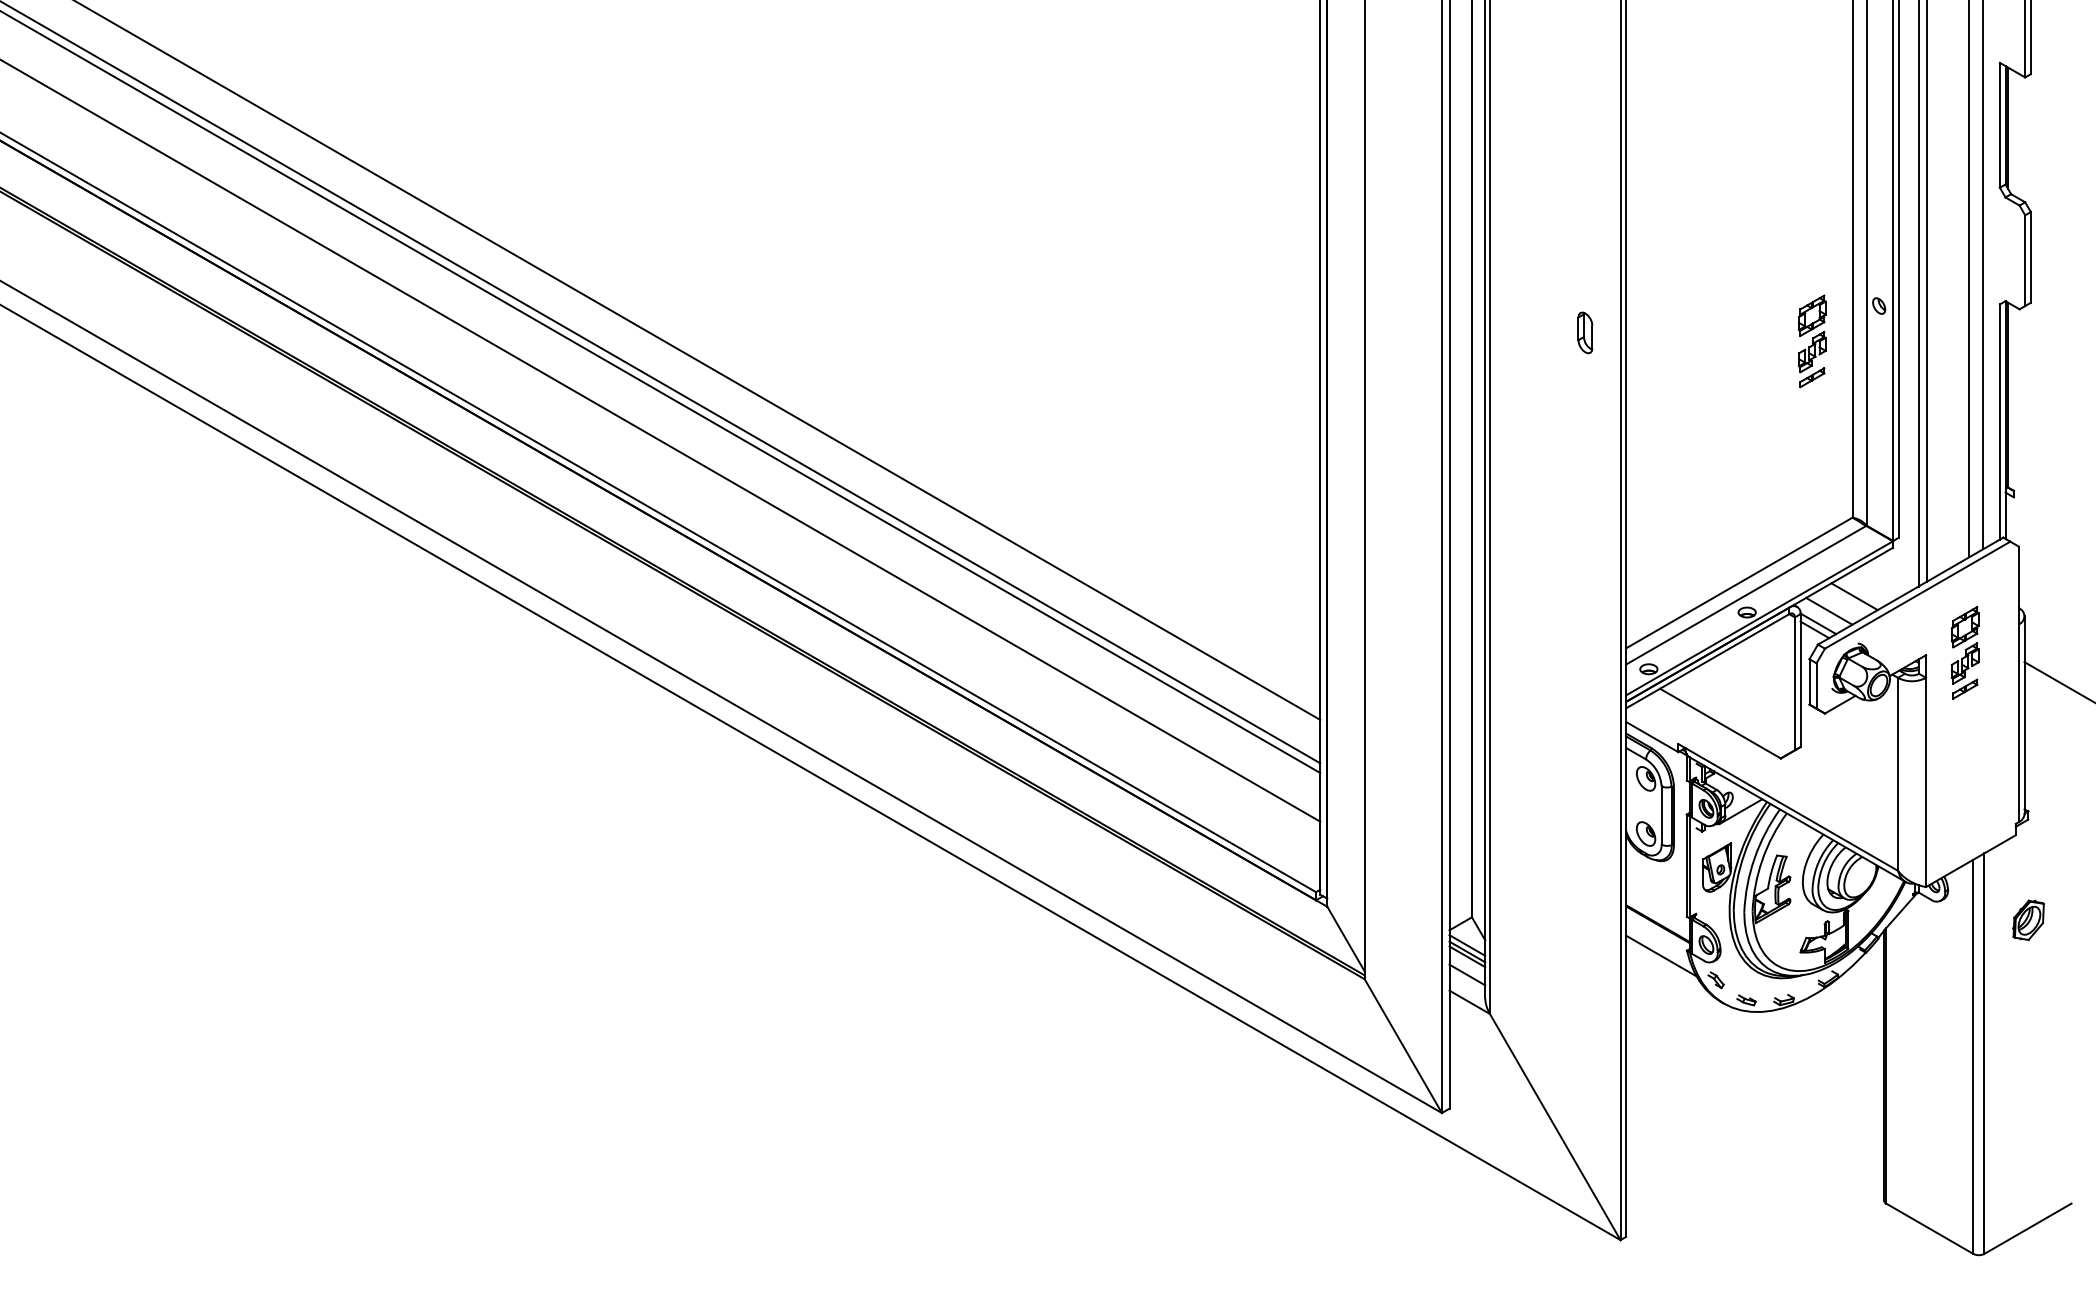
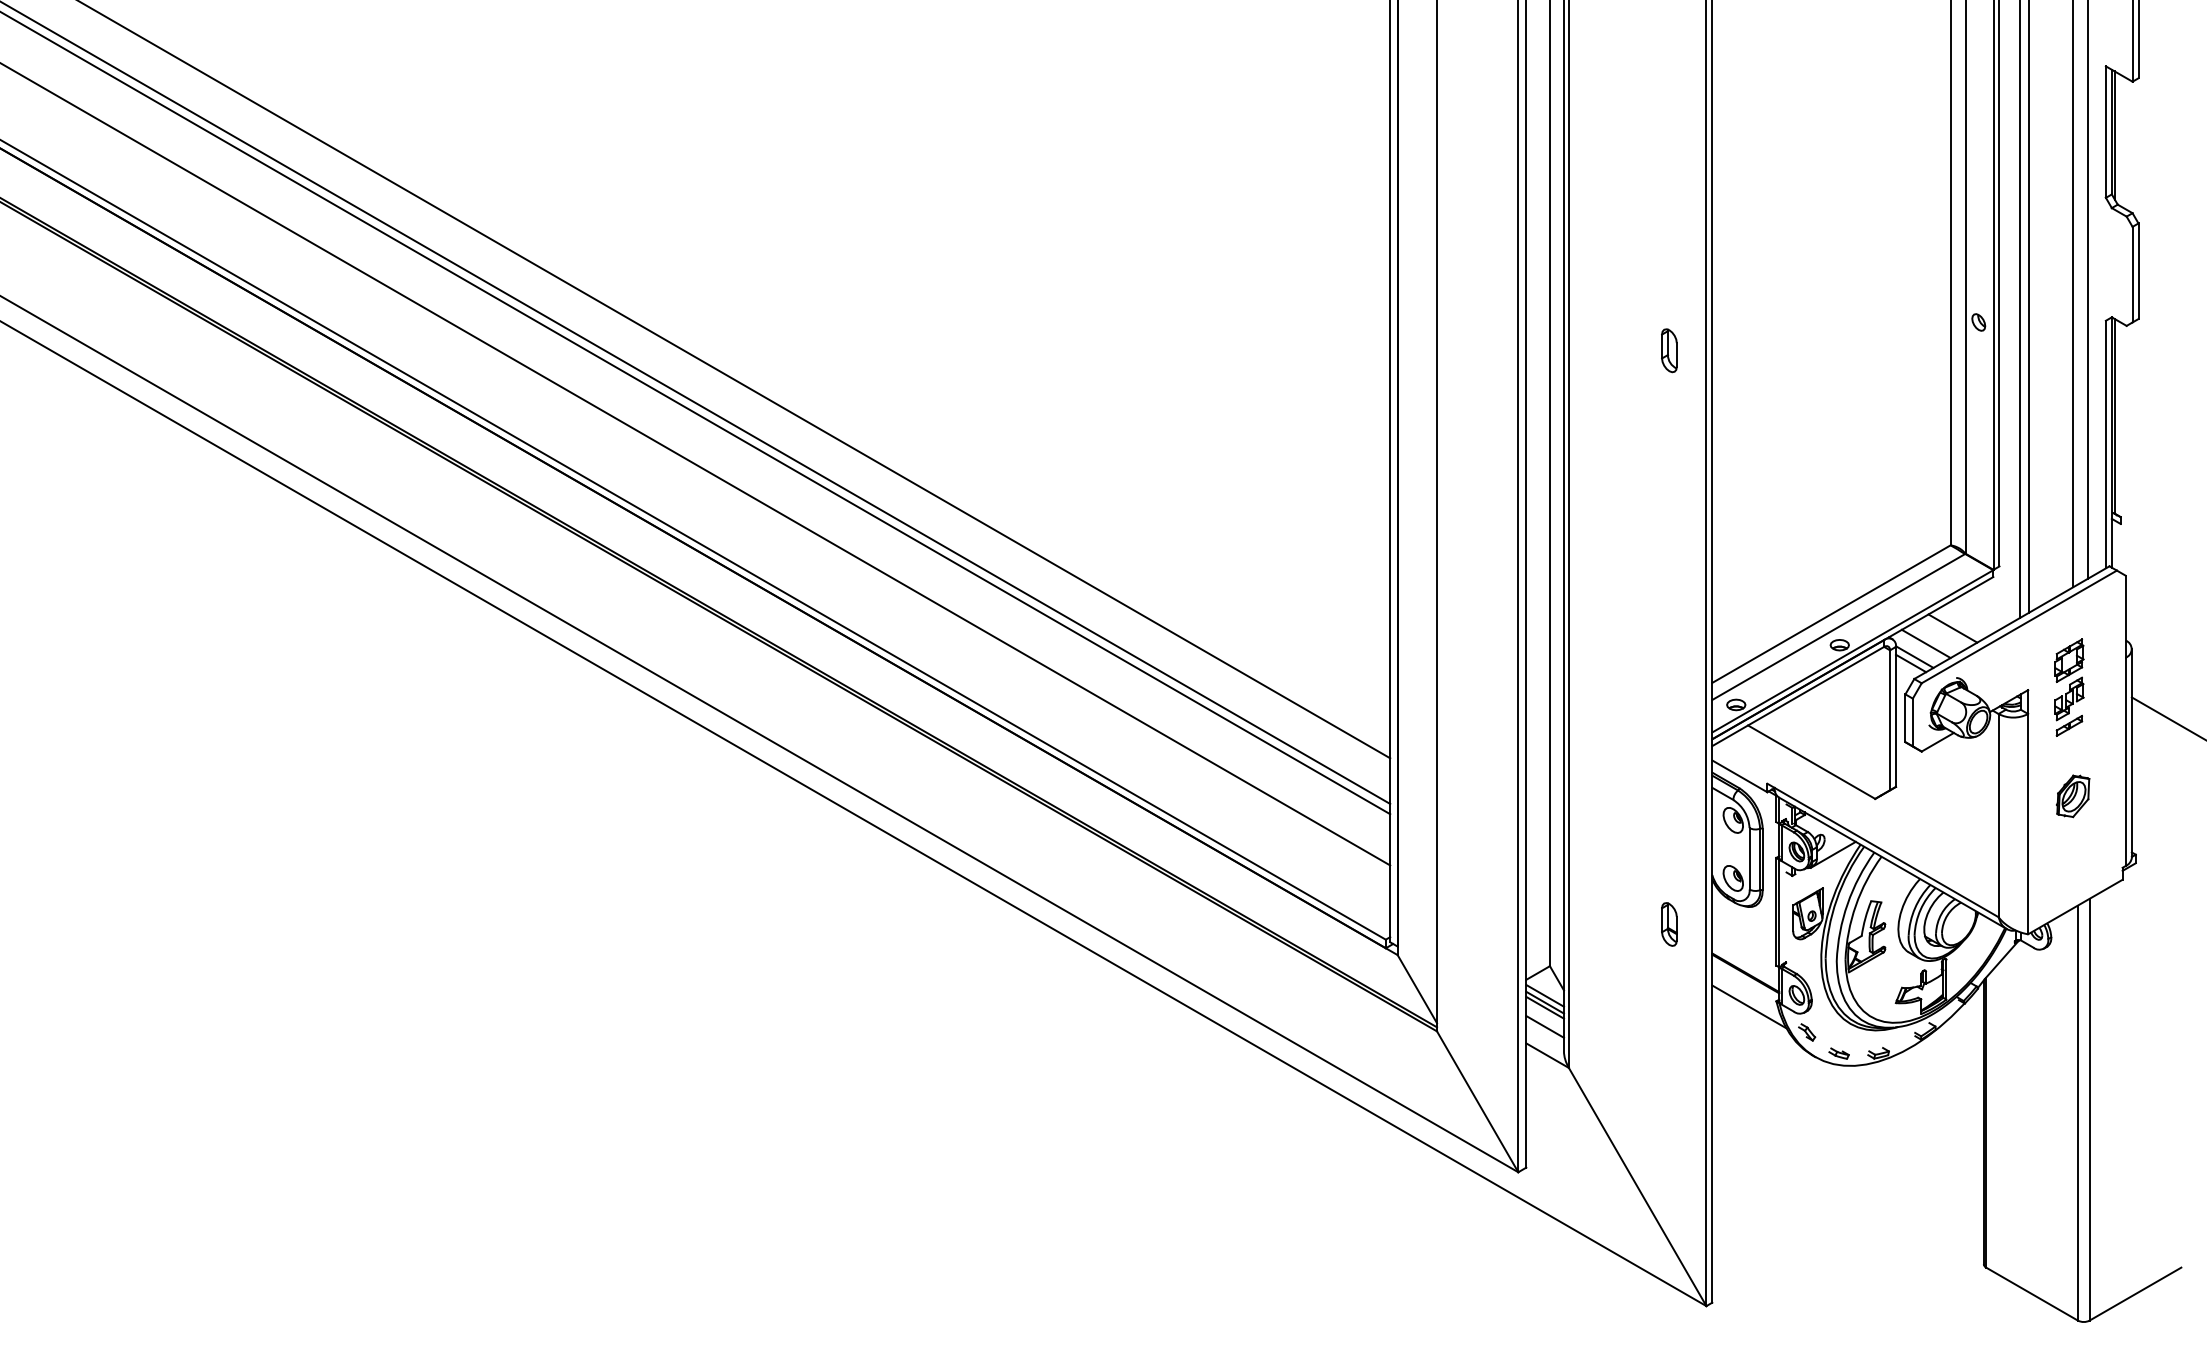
part: (1812, 341) -> (1908, 359), removed
part: (1585, 877) -> (1669, 924), added
part: (2028, 920) -> (2073, 796), moved

